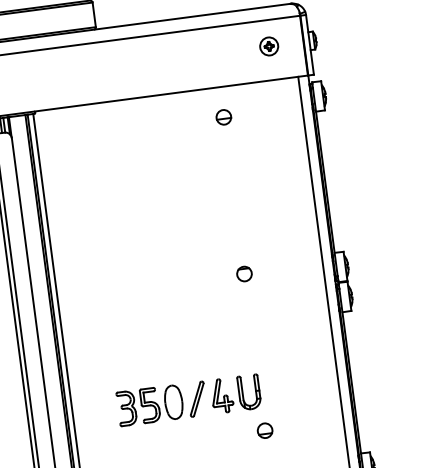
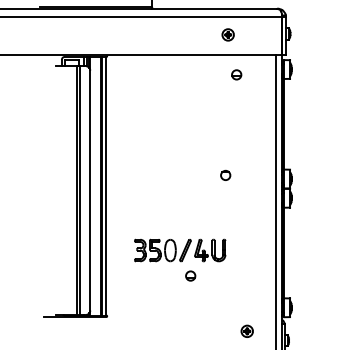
part: (268, 45) -> (227, 34), moved
part: (223, 116) -> (236, 74), moved
part: (264, 429) -> (190, 275), moved

